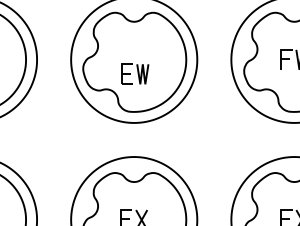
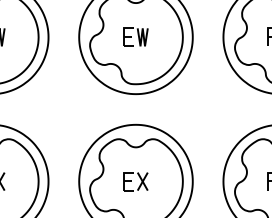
part: (134, 73) -> (135, 36), moved

